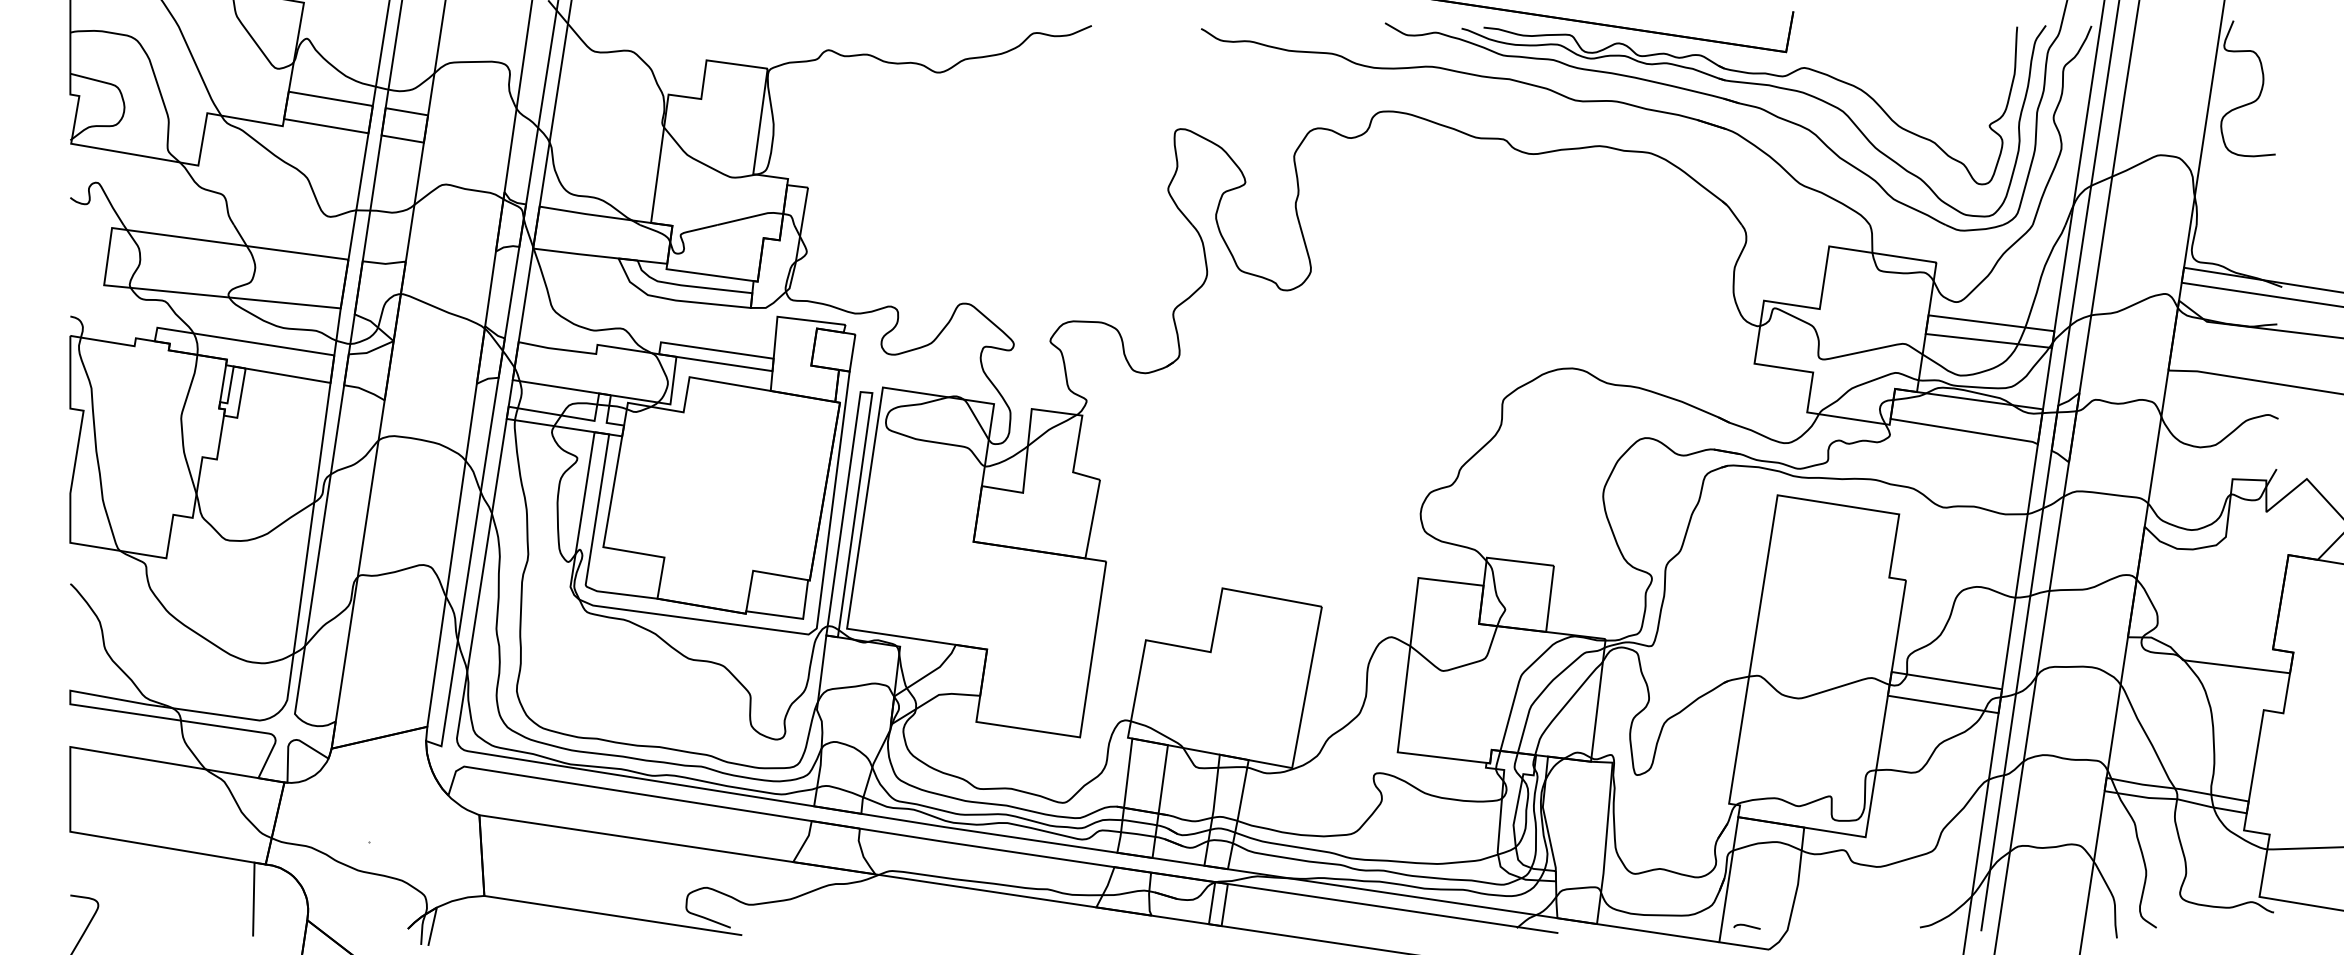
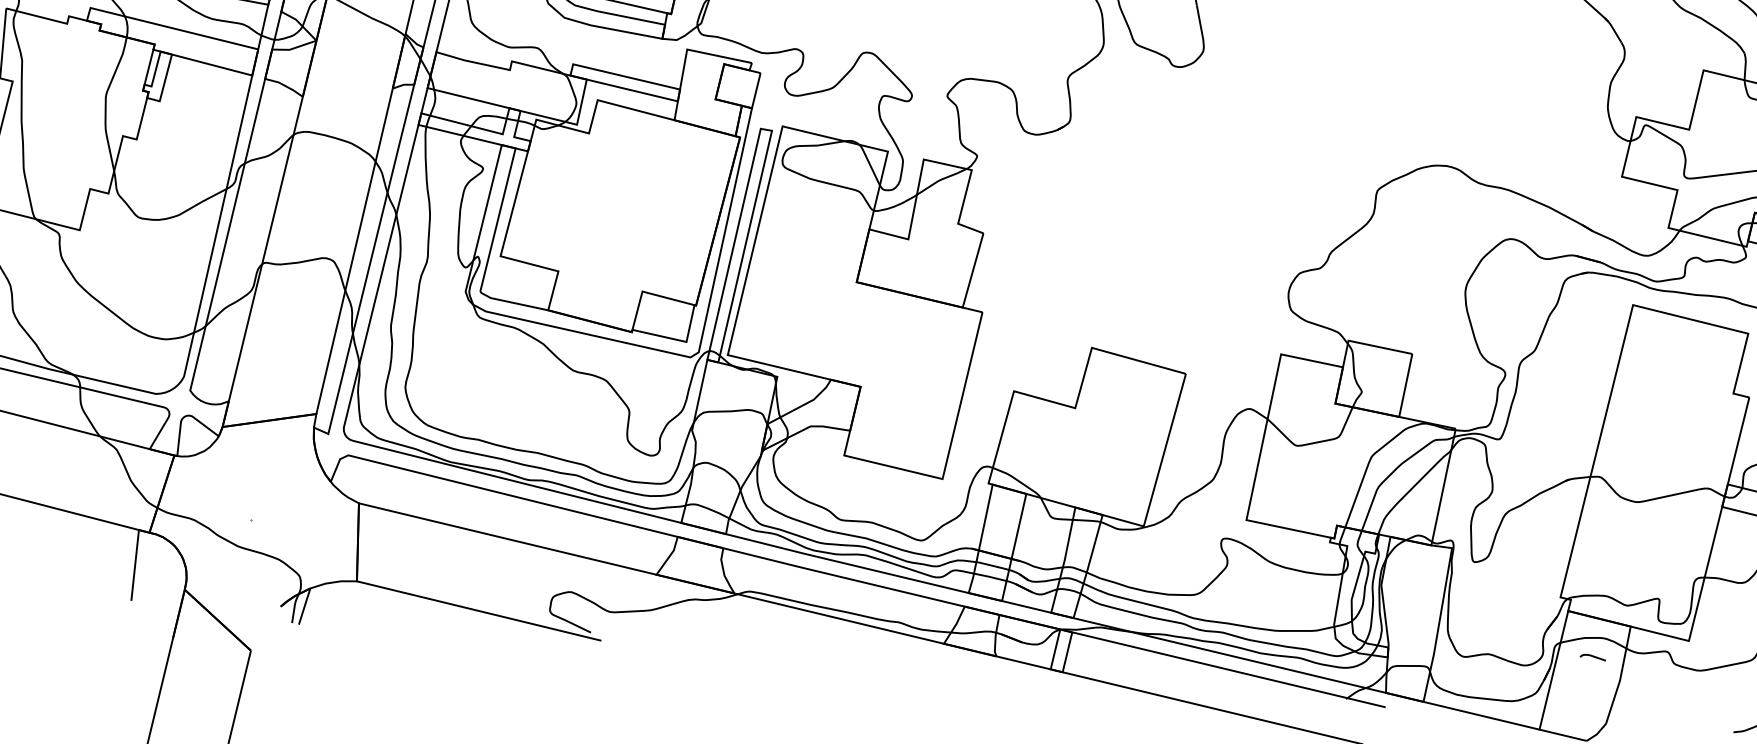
curve: (1746, 926) -> (1592, 657), moved

